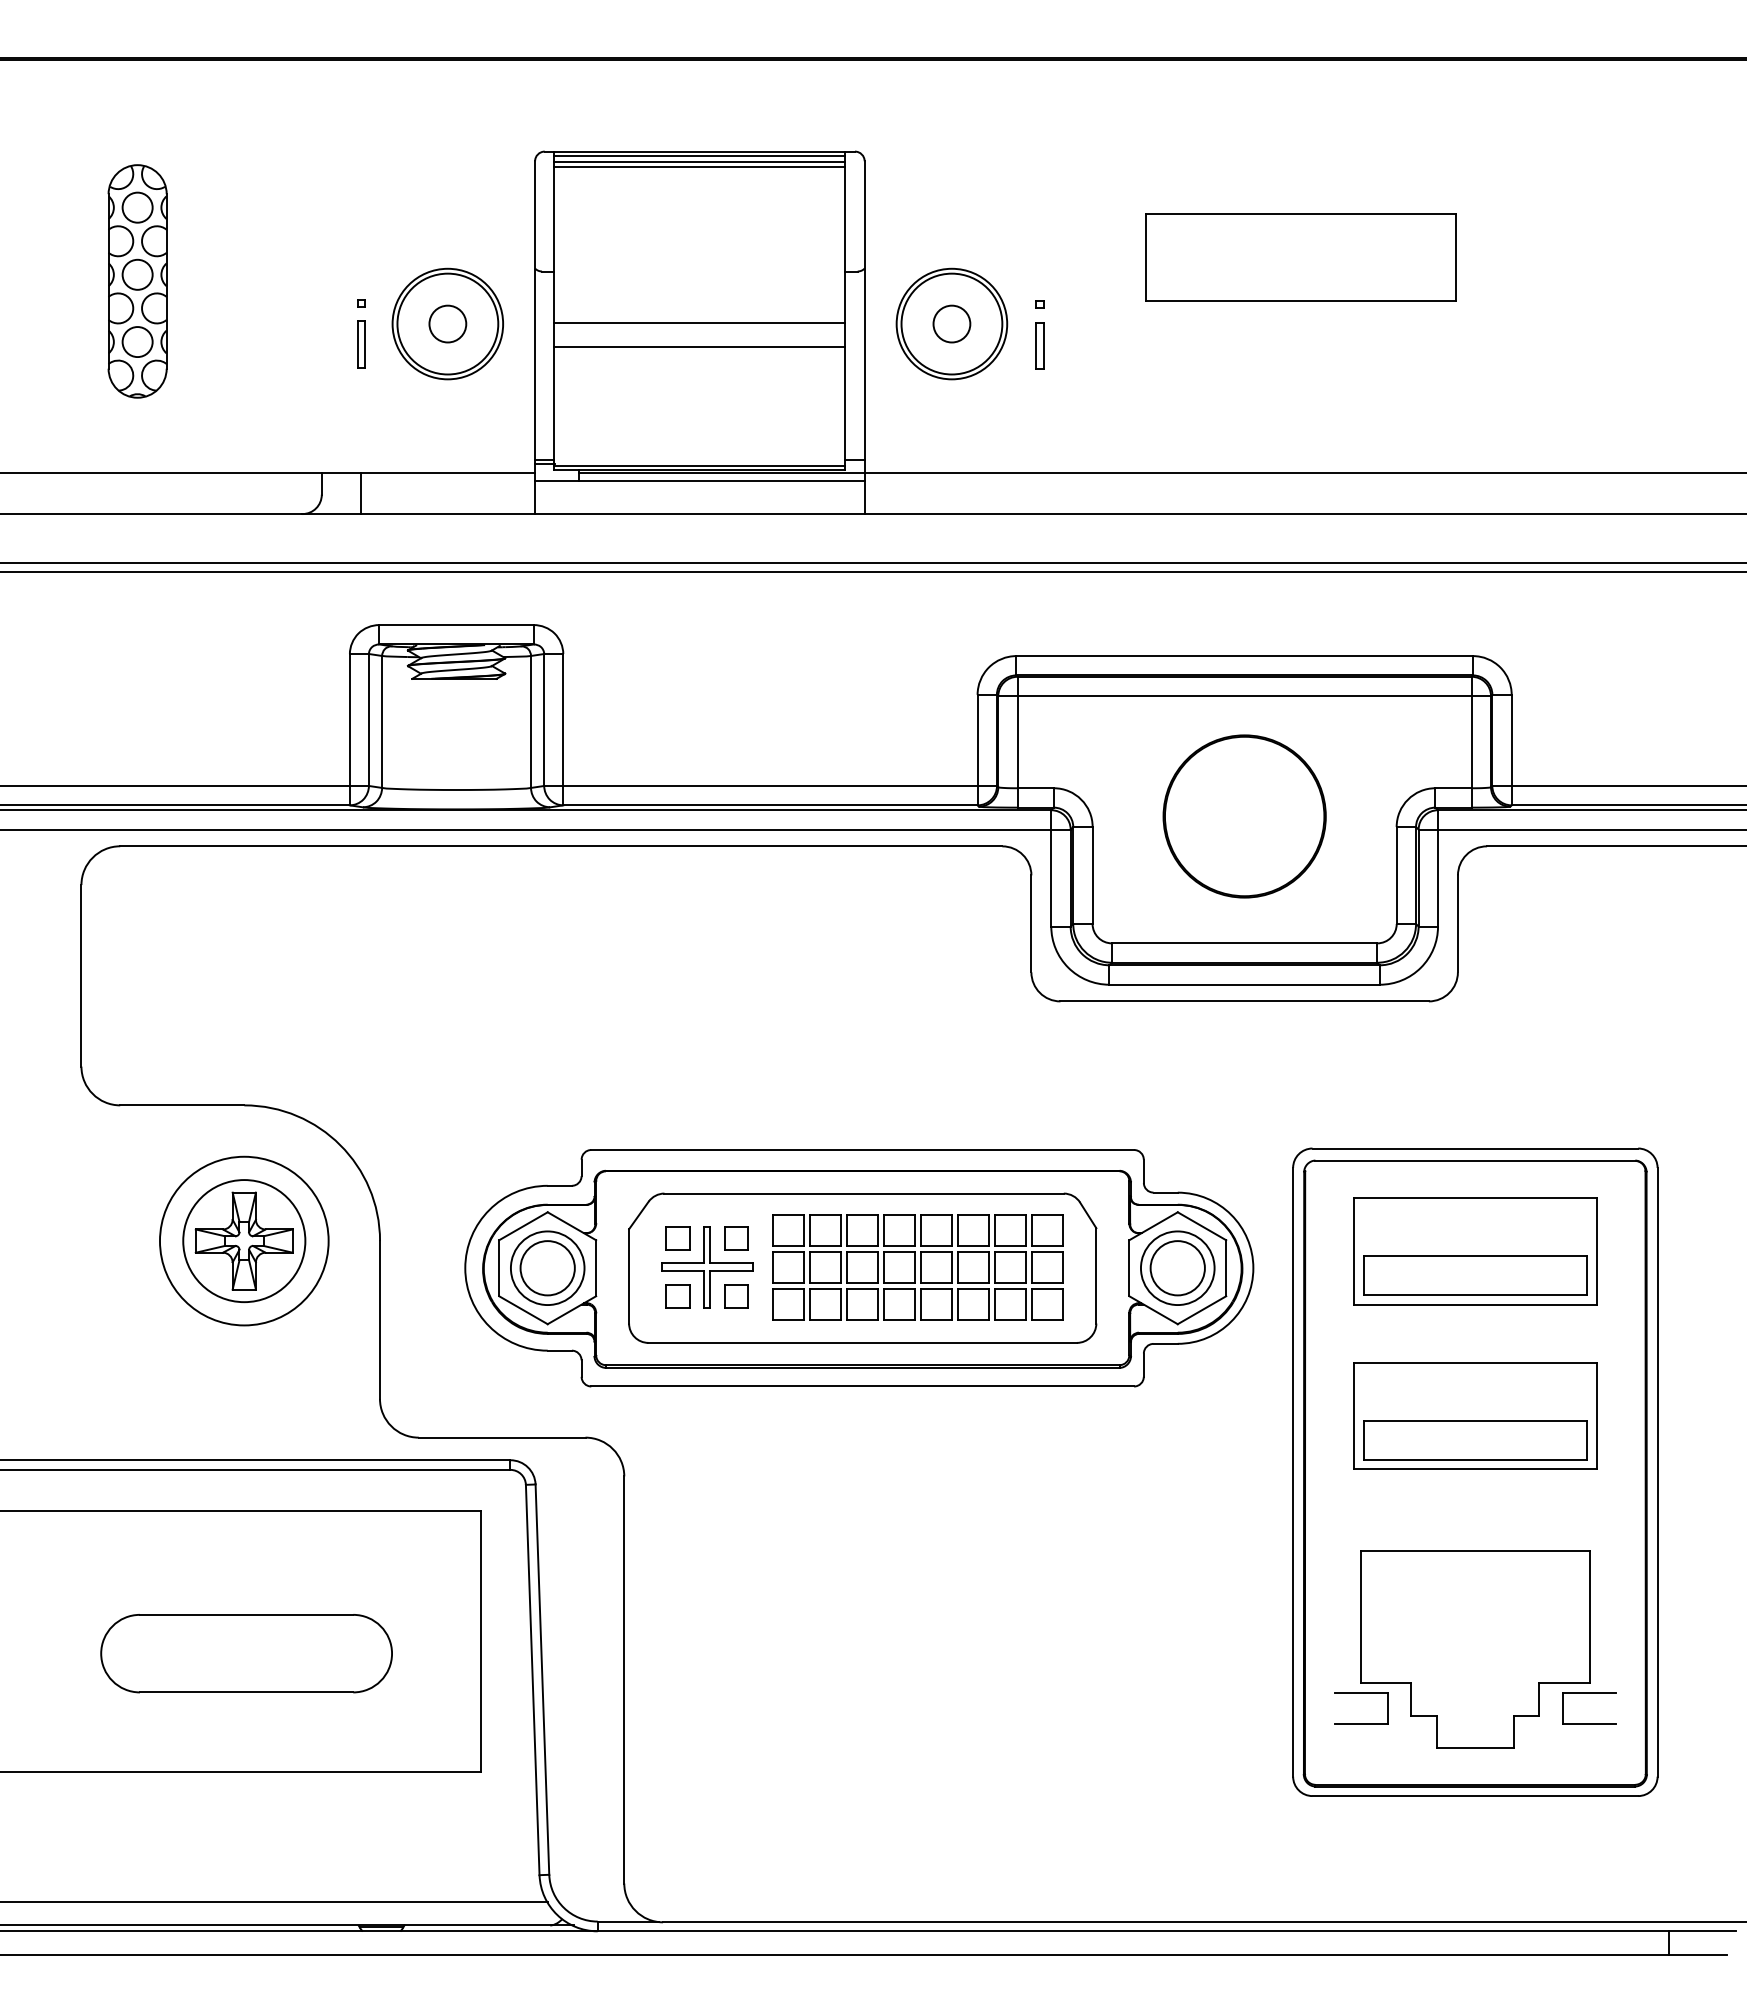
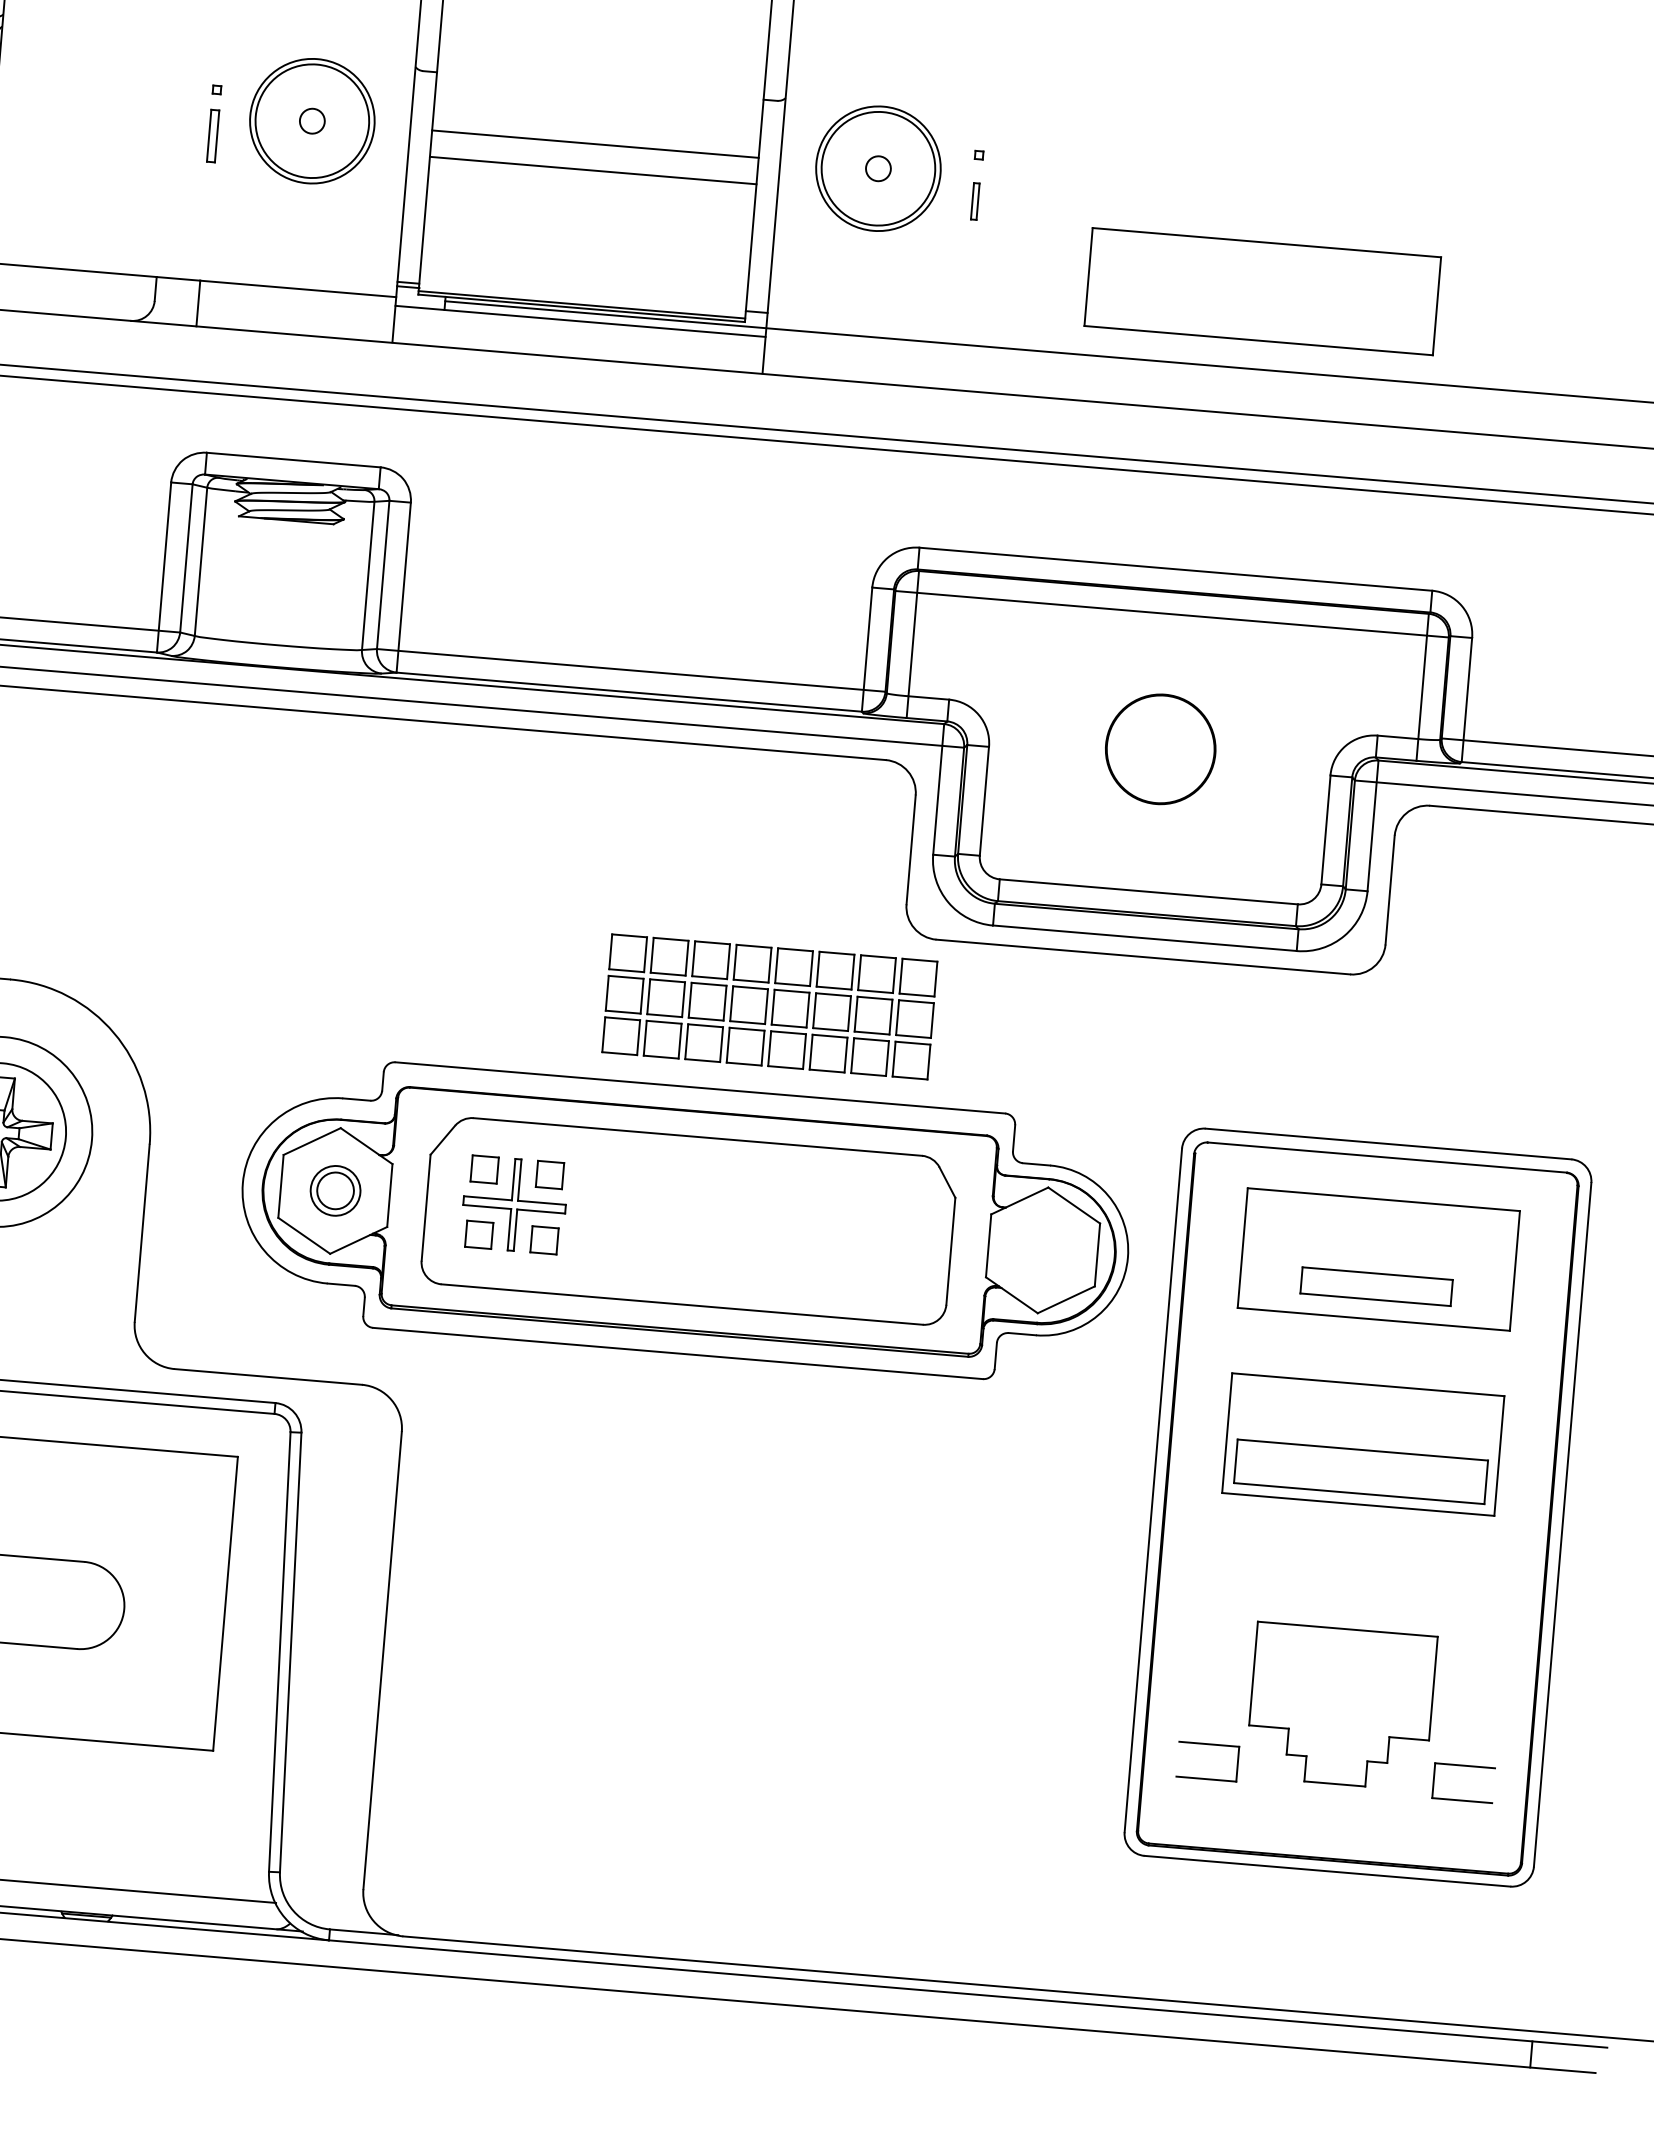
part: (1300, 257) -> (1262, 291), moved
circle: (447, 323) -> (312, 120), size x0.6
circle: (951, 323) -> (878, 168), size x0.6
part: (1039, 345) -> (974, 201), size x0.7
circle: (1244, 816) -> (1160, 749), size x0.6
part: (547, 1267) -> (335, 1190), size x0.6
part: (917, 1267) -> (769, 1007), moved
part: (1177, 1267) -> (1042, 1249), removed
part: (1475, 1275) -> (1376, 1286), size x0.6
part: (1475, 1649) -> (1341, 1706), size x0.7

